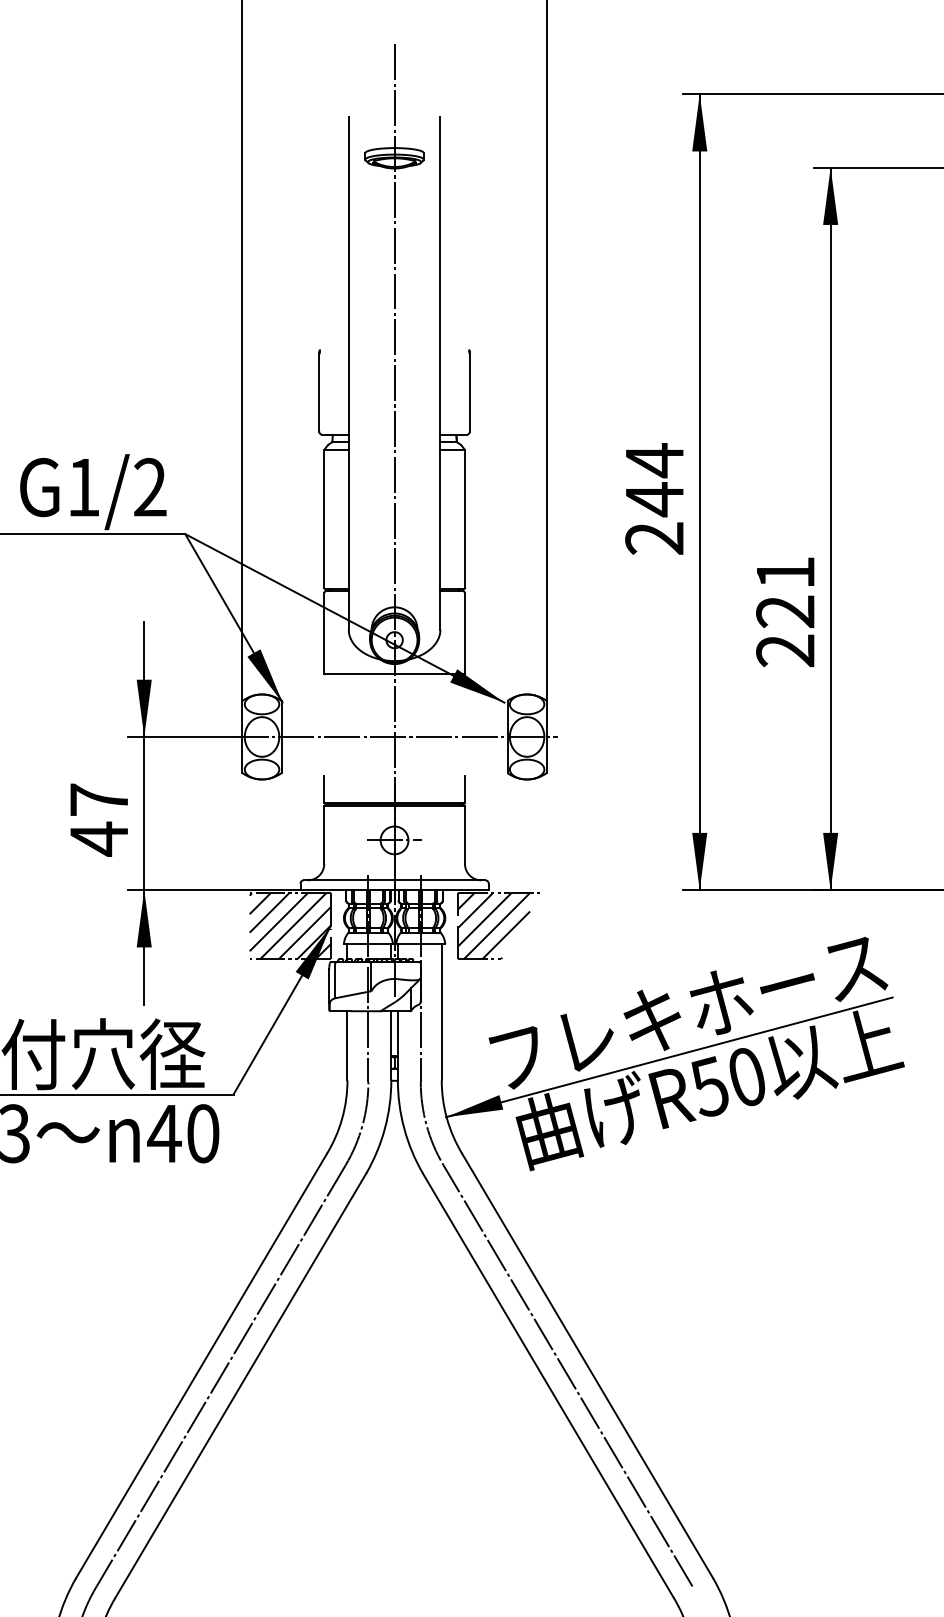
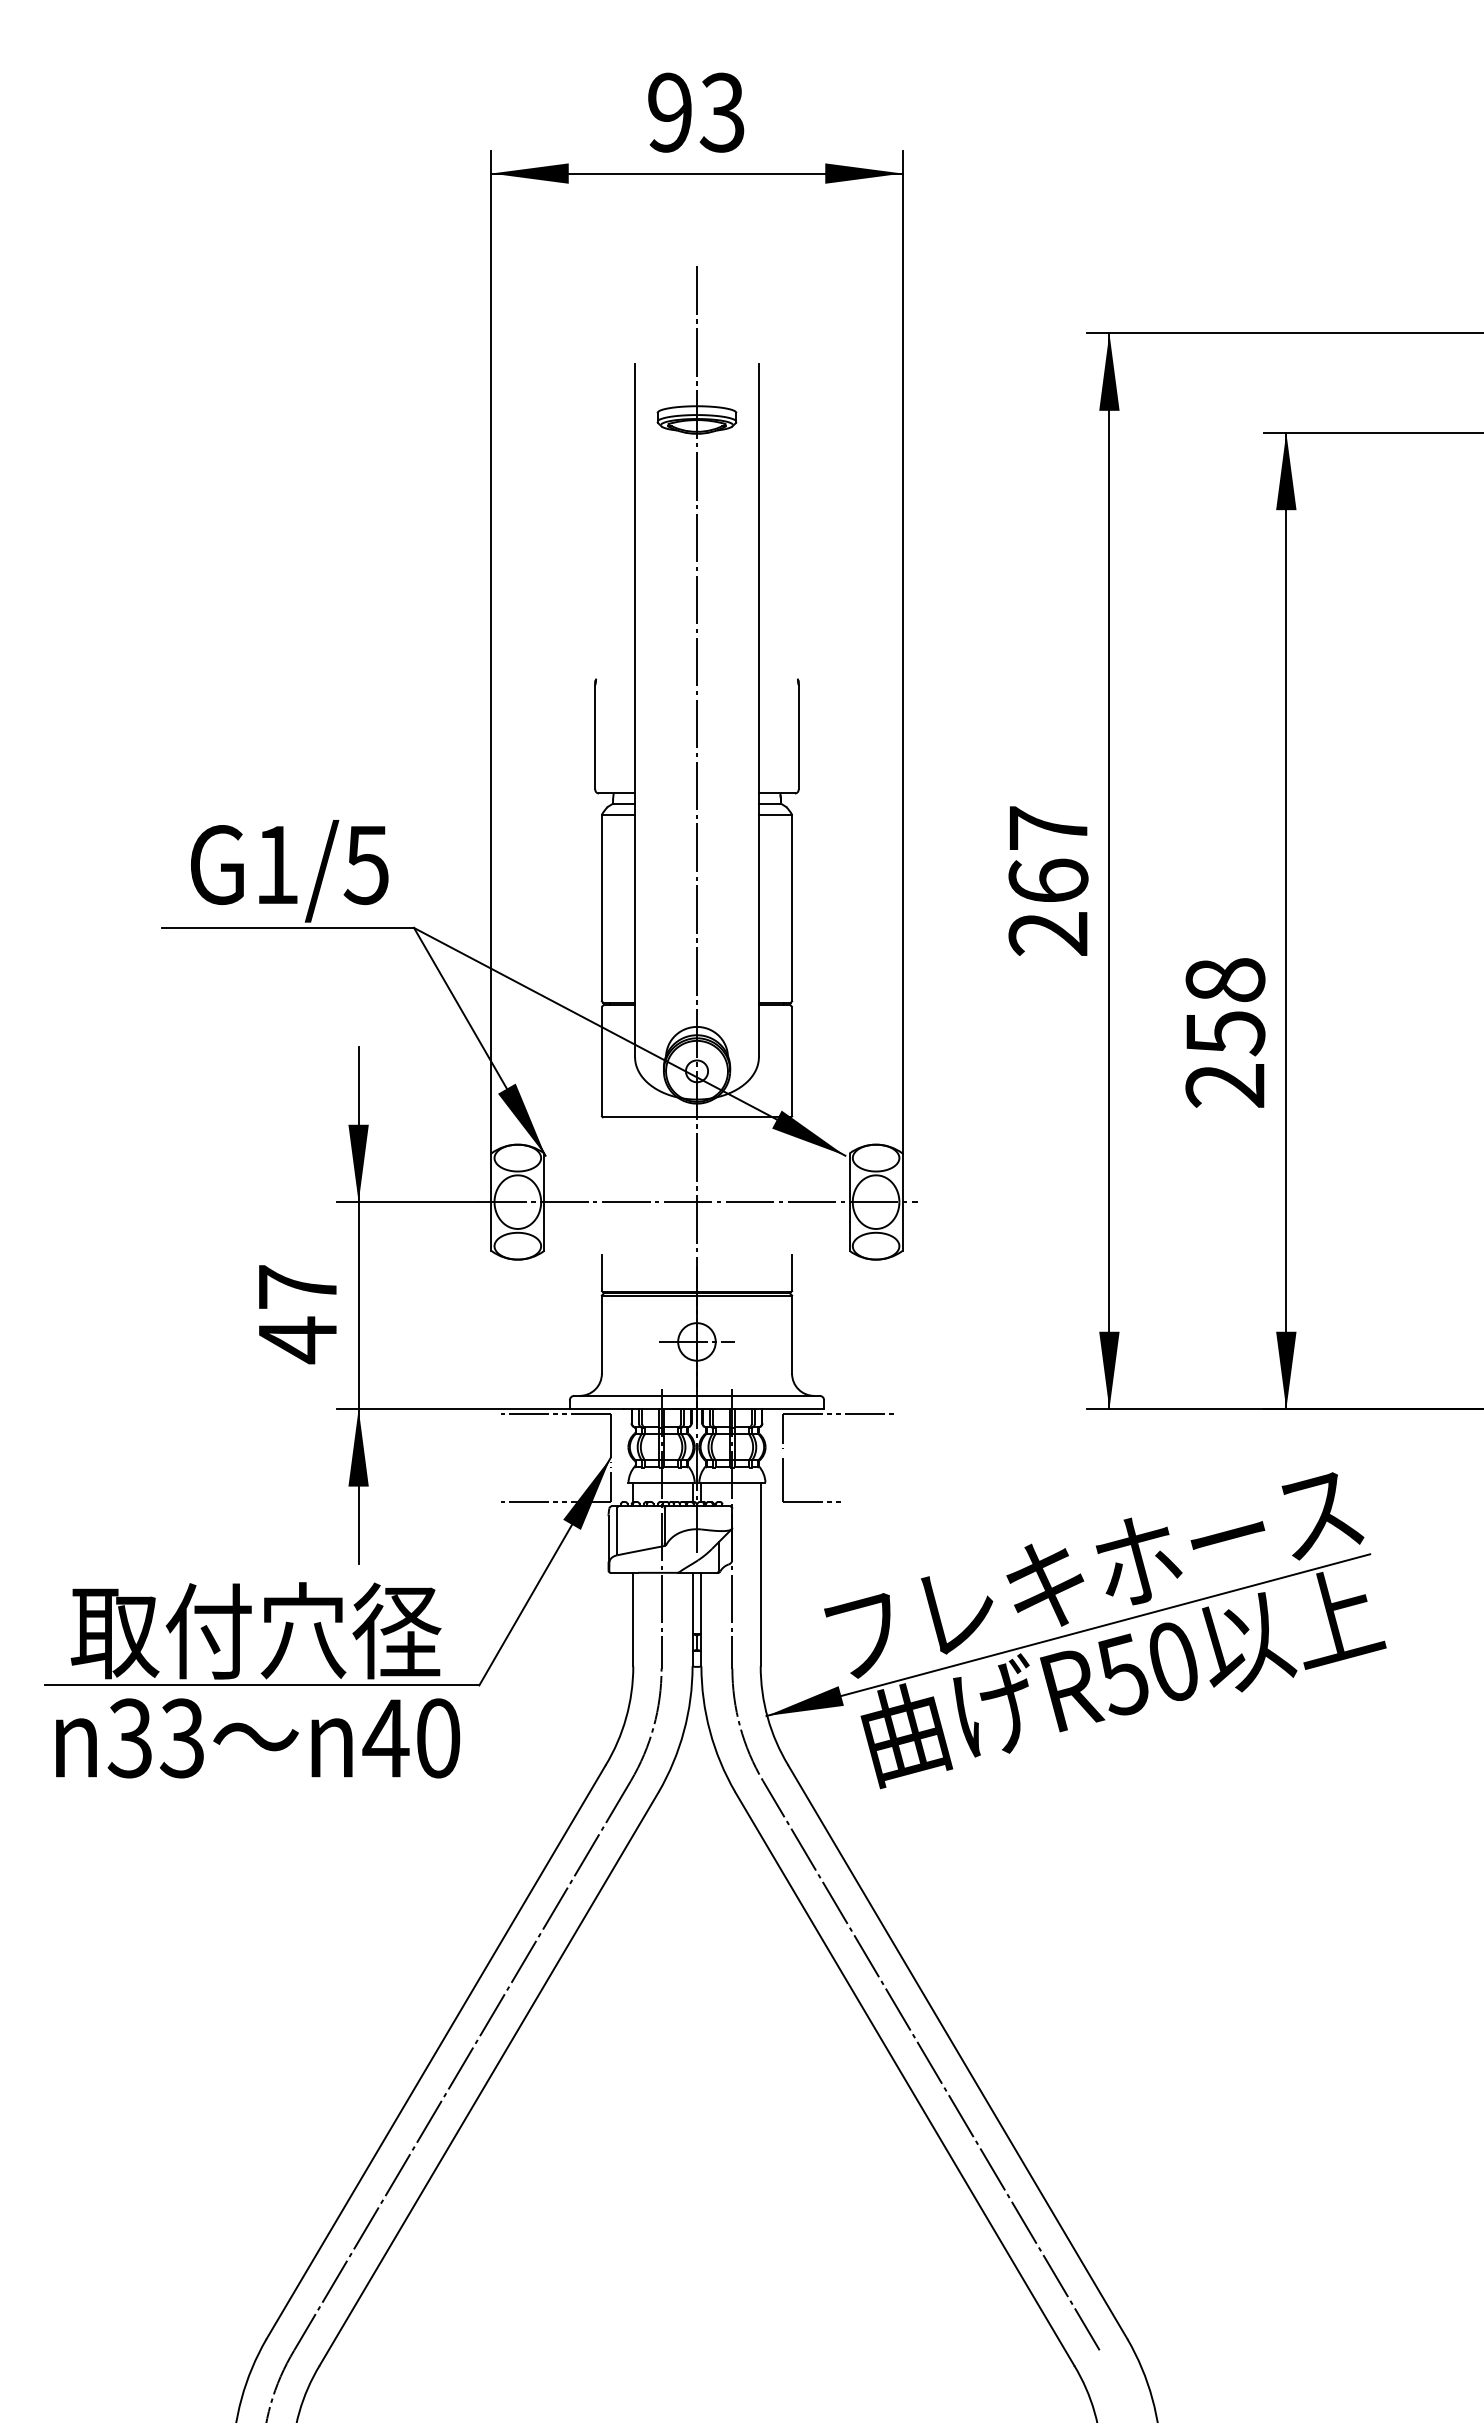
text: (654, 479) -> (1048, 854), 244 -> 267
text: (149, 487) -> (365, 865), G1/2 -> G1/5
text: (785, 592) -> (1225, 1007), 221 -> 258
hatch: (289, 925) -> (555, 1457), removed
hatch: (494, 925) -> (831, 1457), removed

